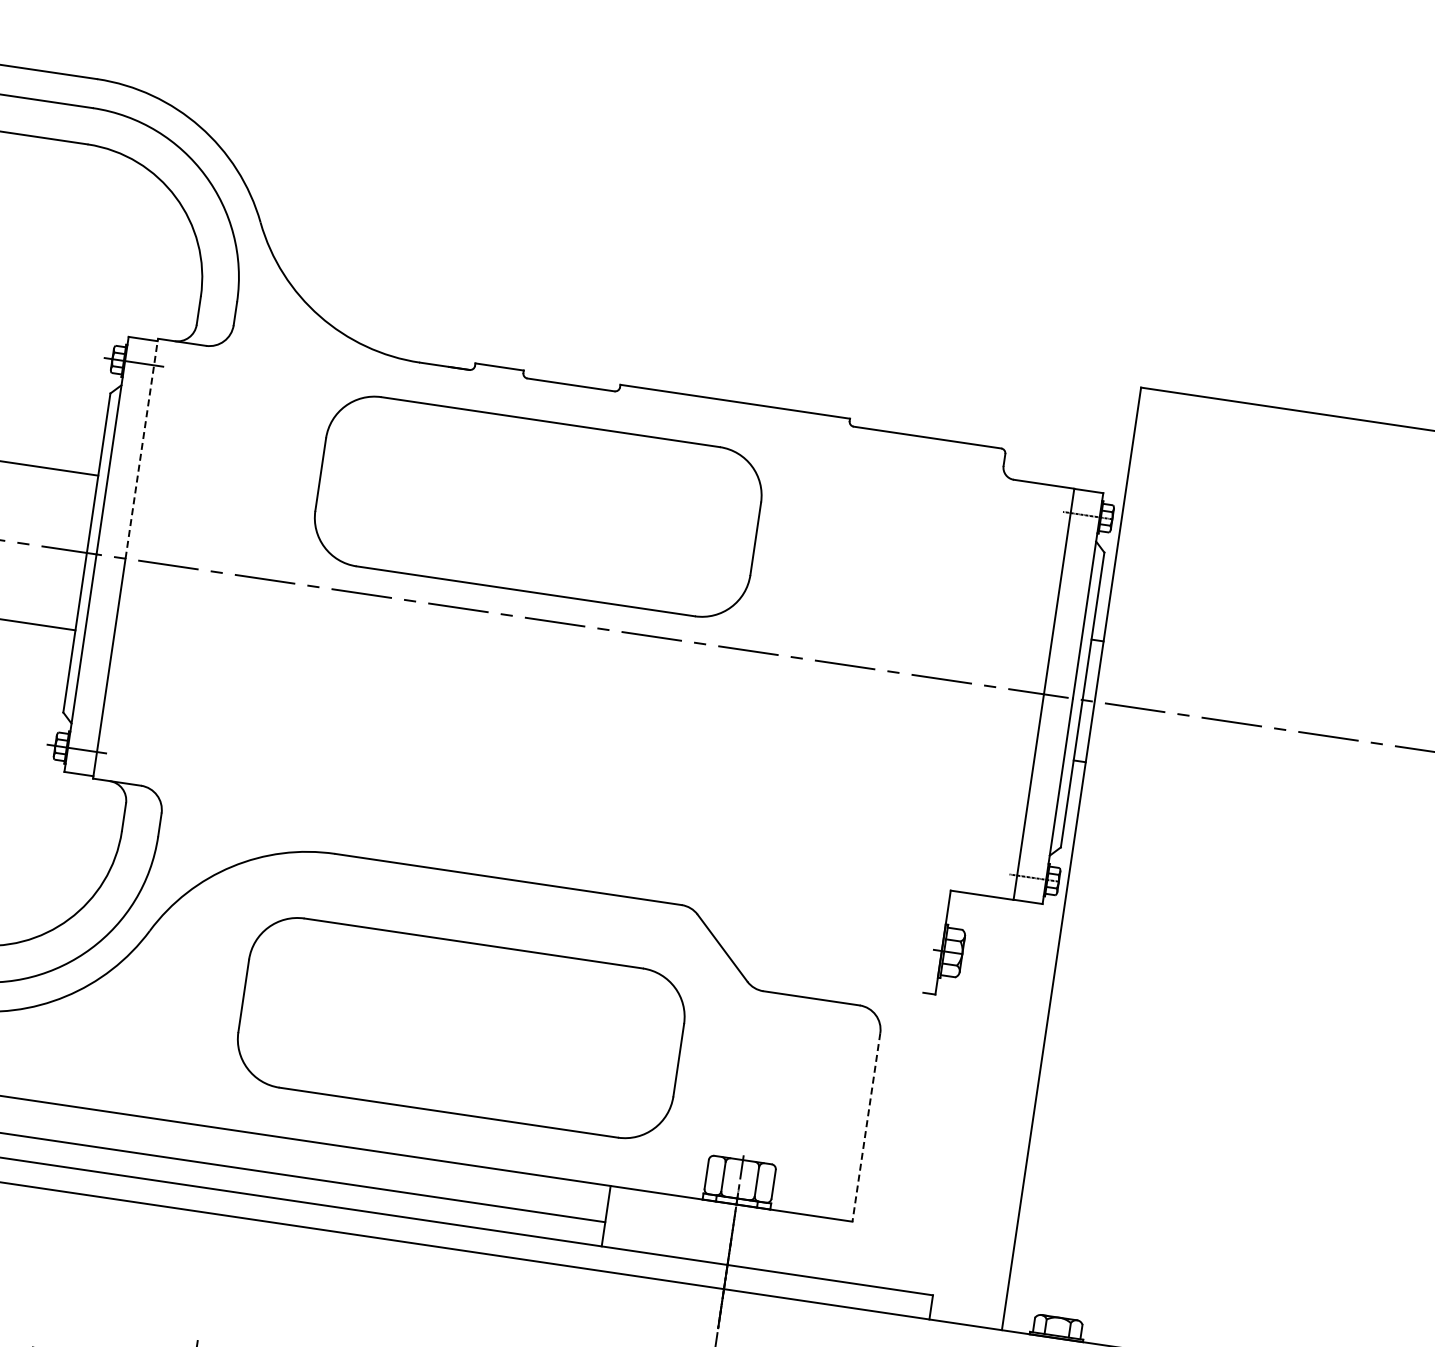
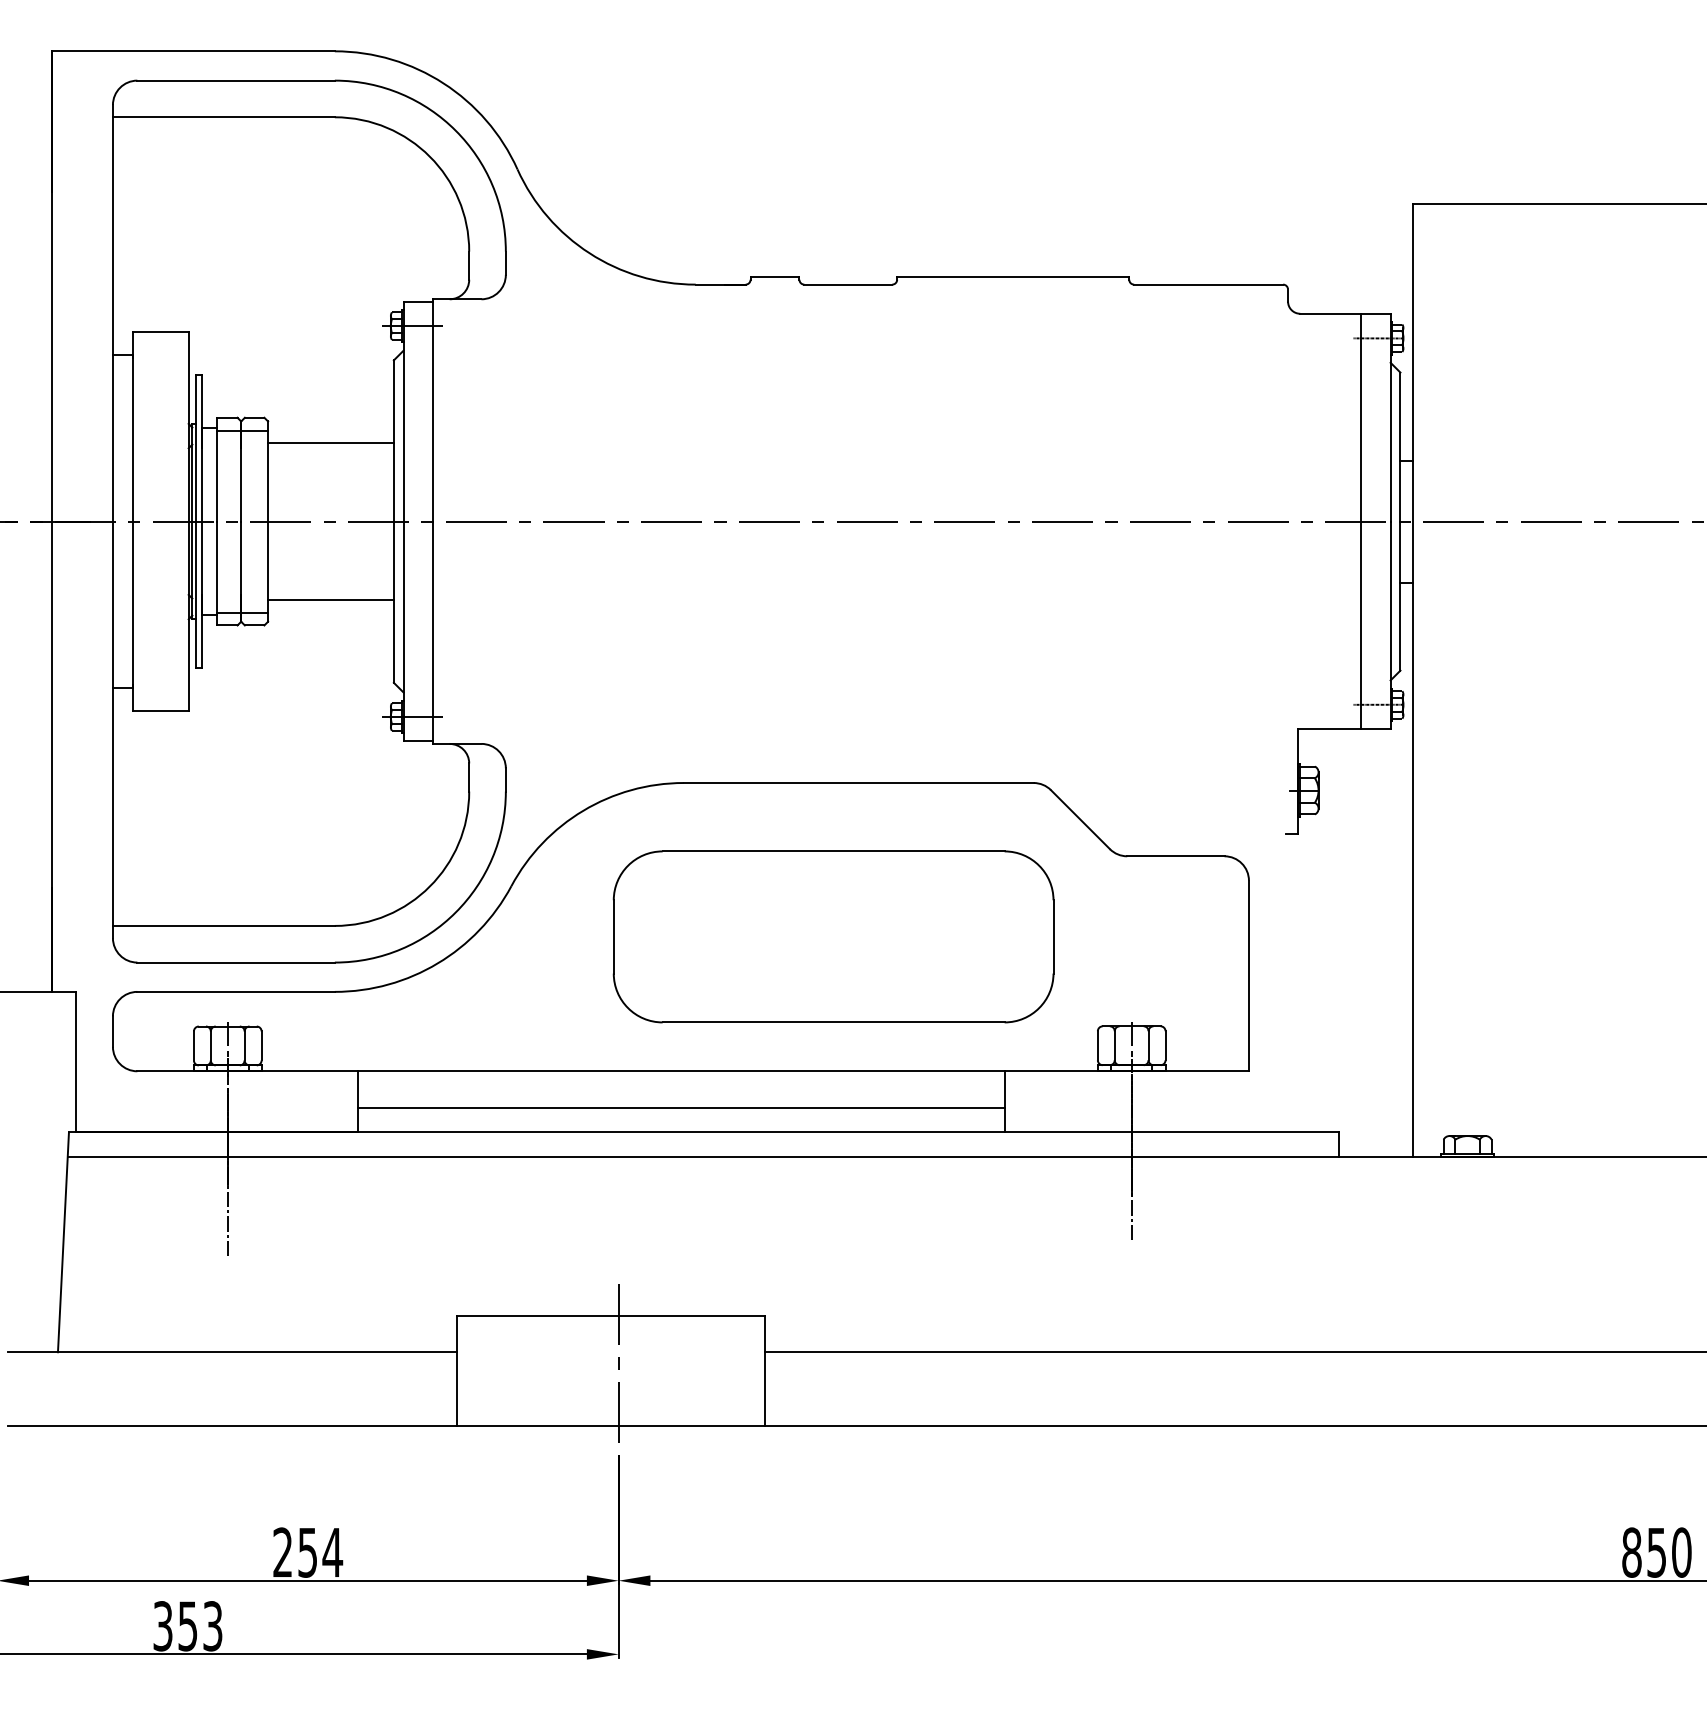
line: (141, 447) -> (432, 409), dashed -> solid
part: (538, 506) -> (833, 409), removed
line: (865, 1127) -> (1248, 976), dashed -> solid

